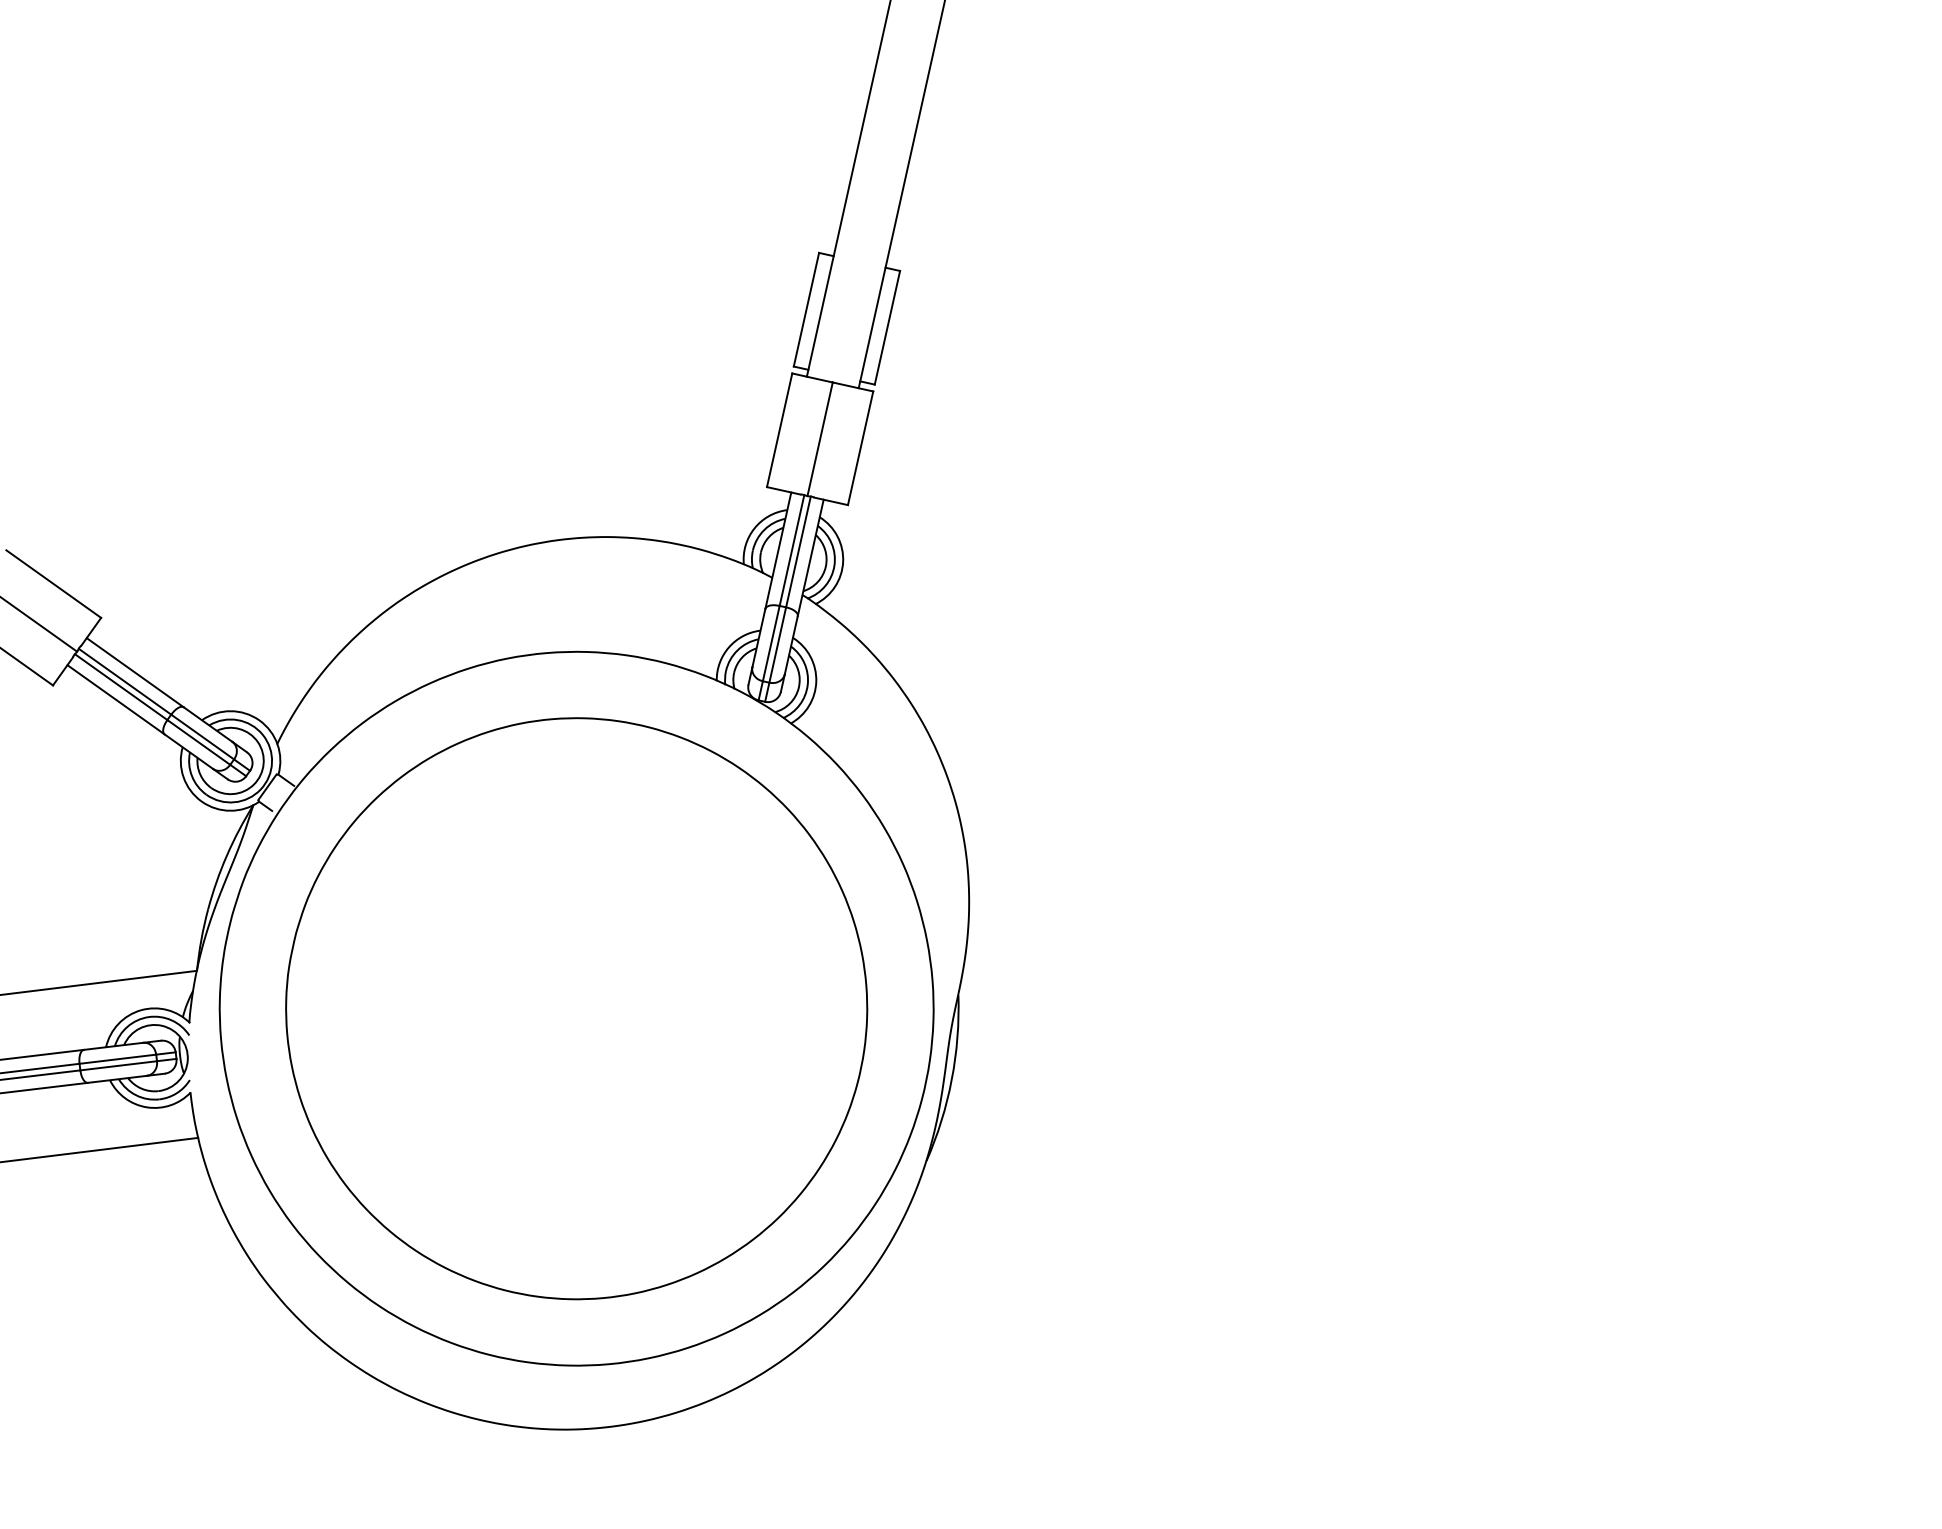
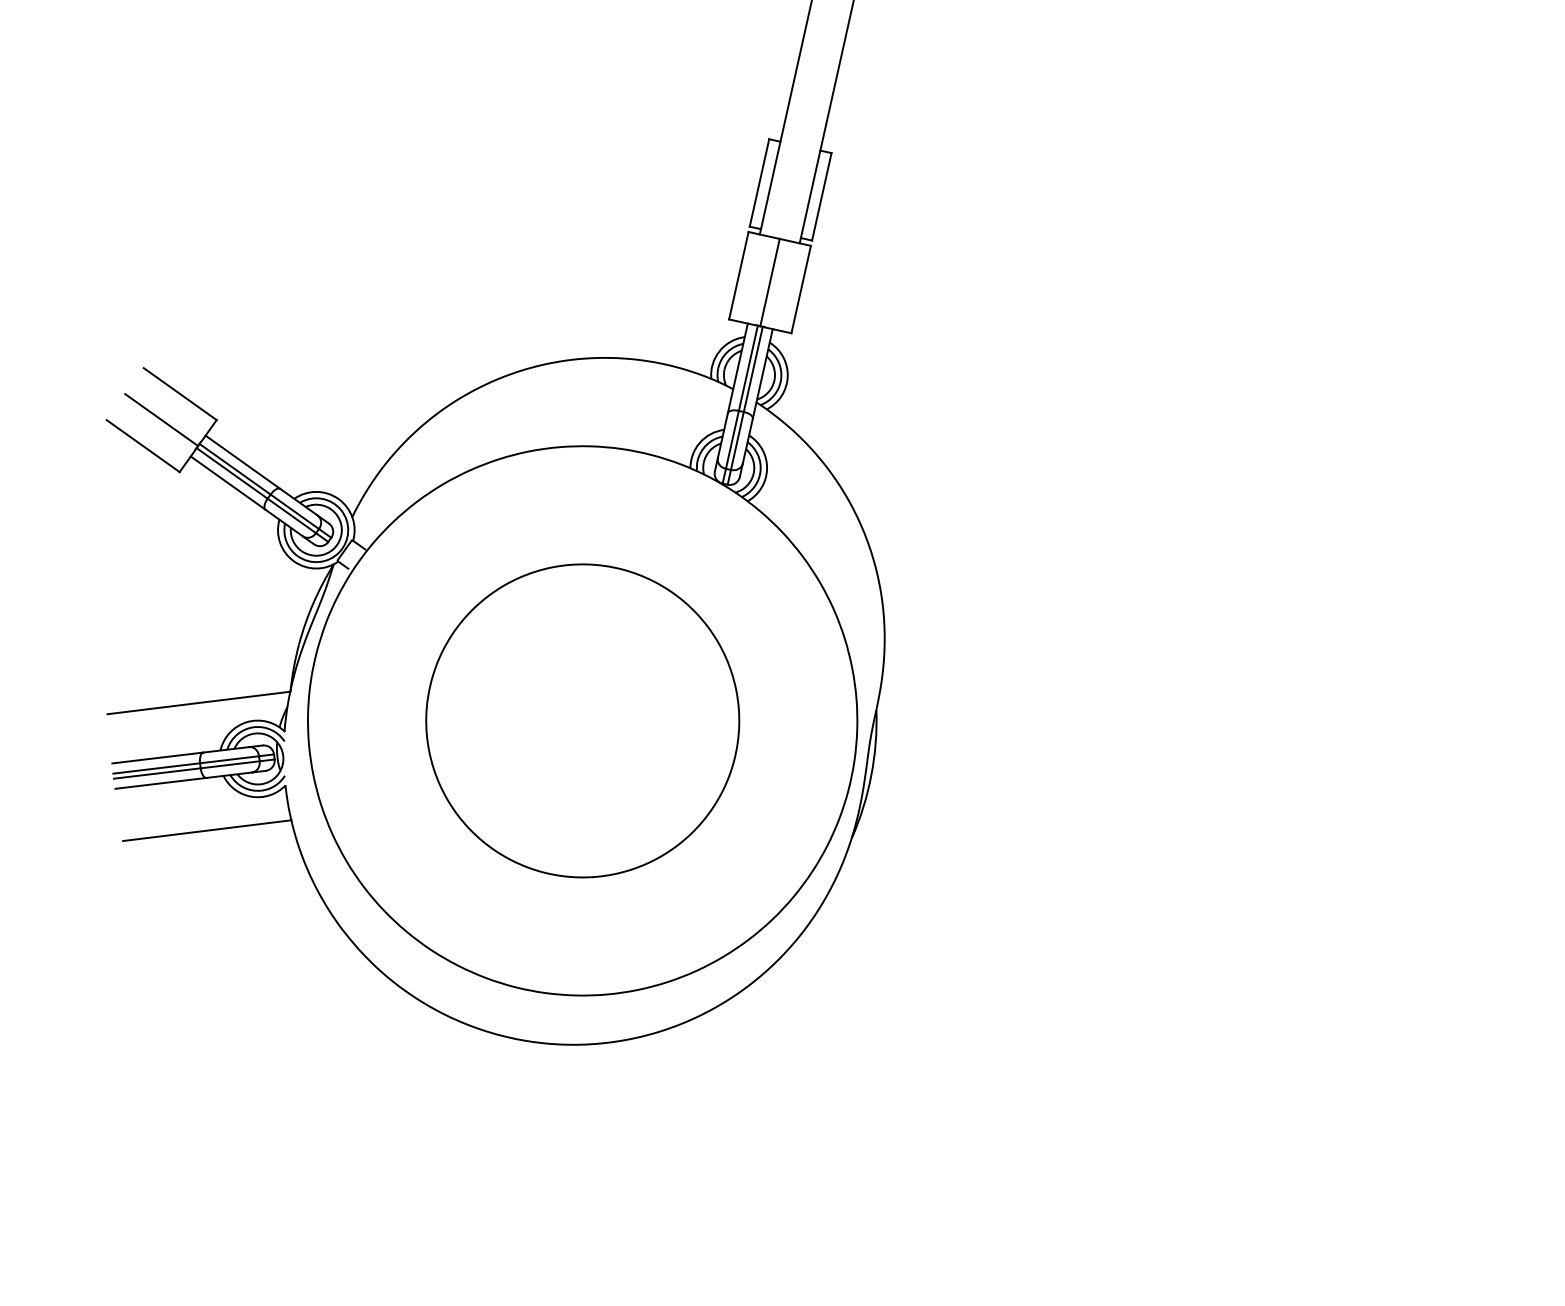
part: (576, 1008) -> (582, 720), size x0.7

